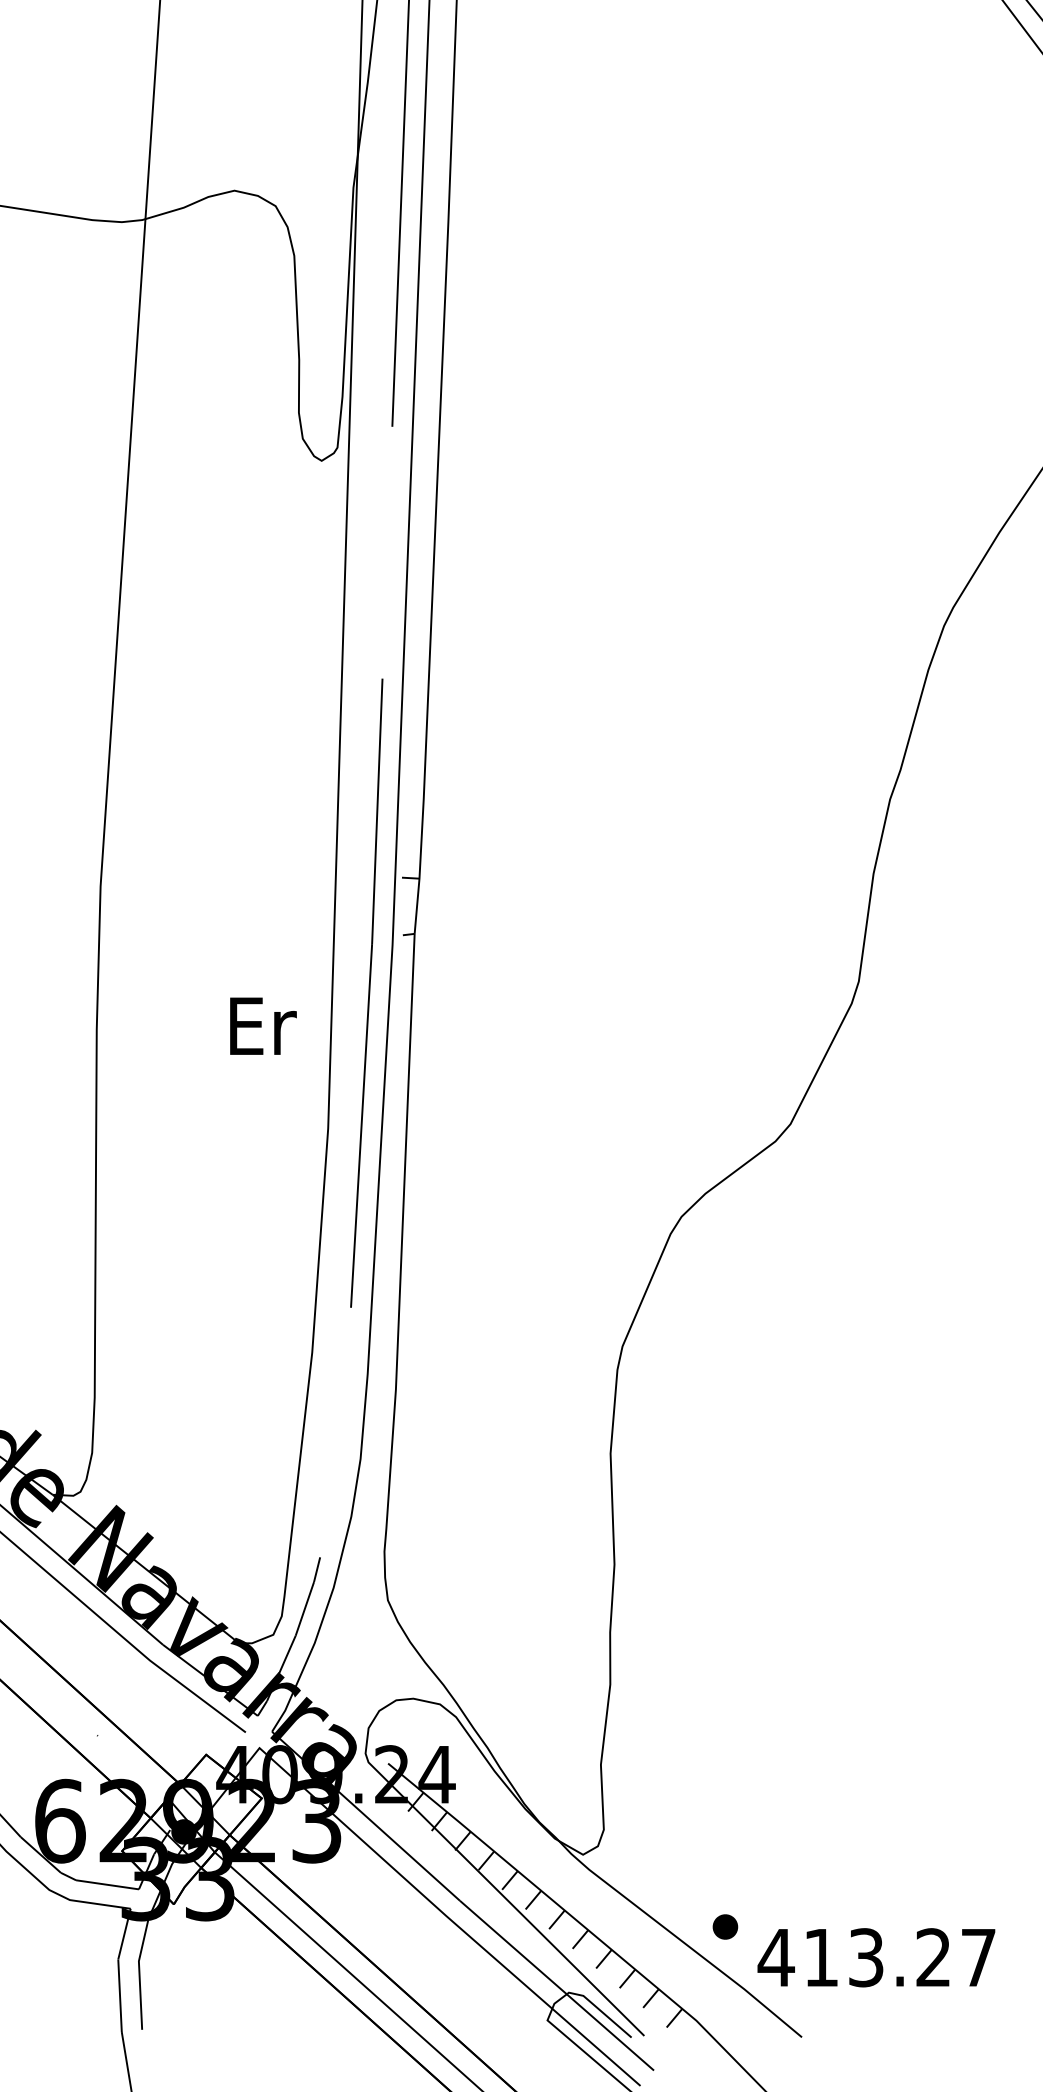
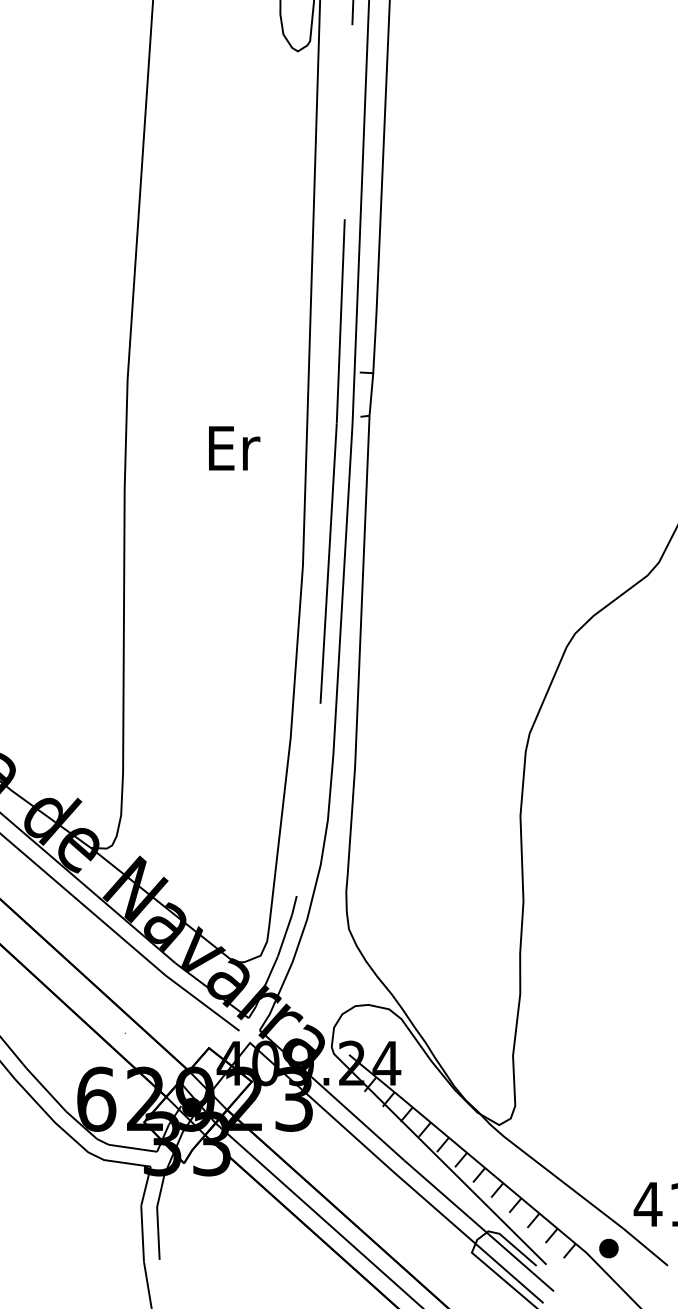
text: (263, 1025) -> (234, 447), moved
part: (725, 1926) -> (608, 1248), moved

